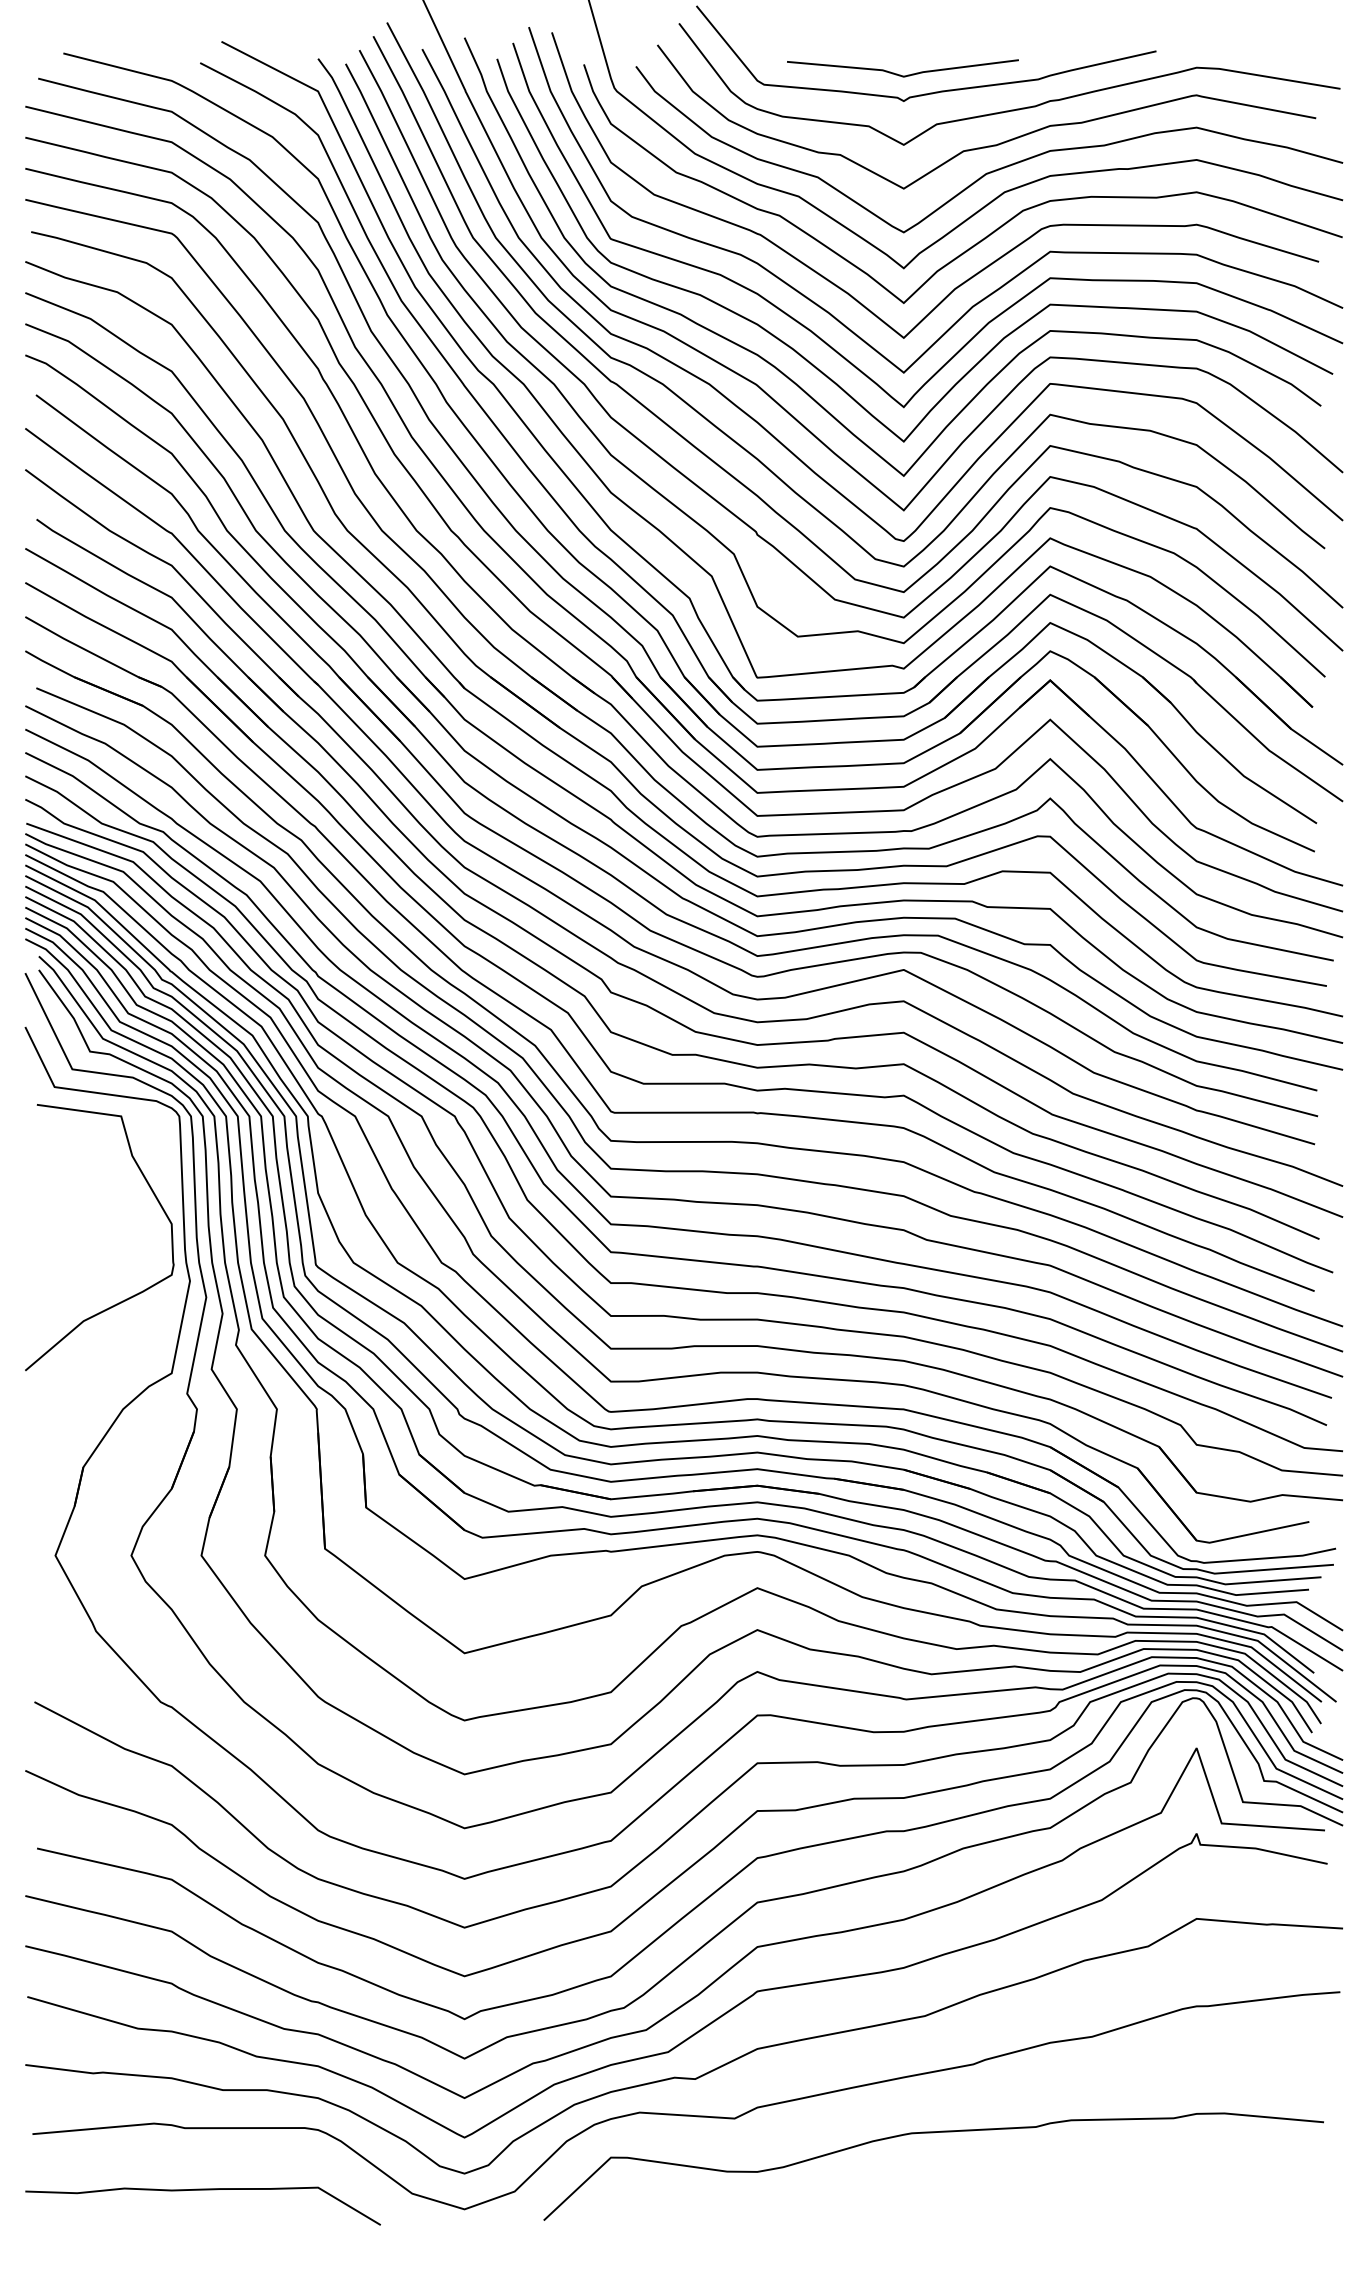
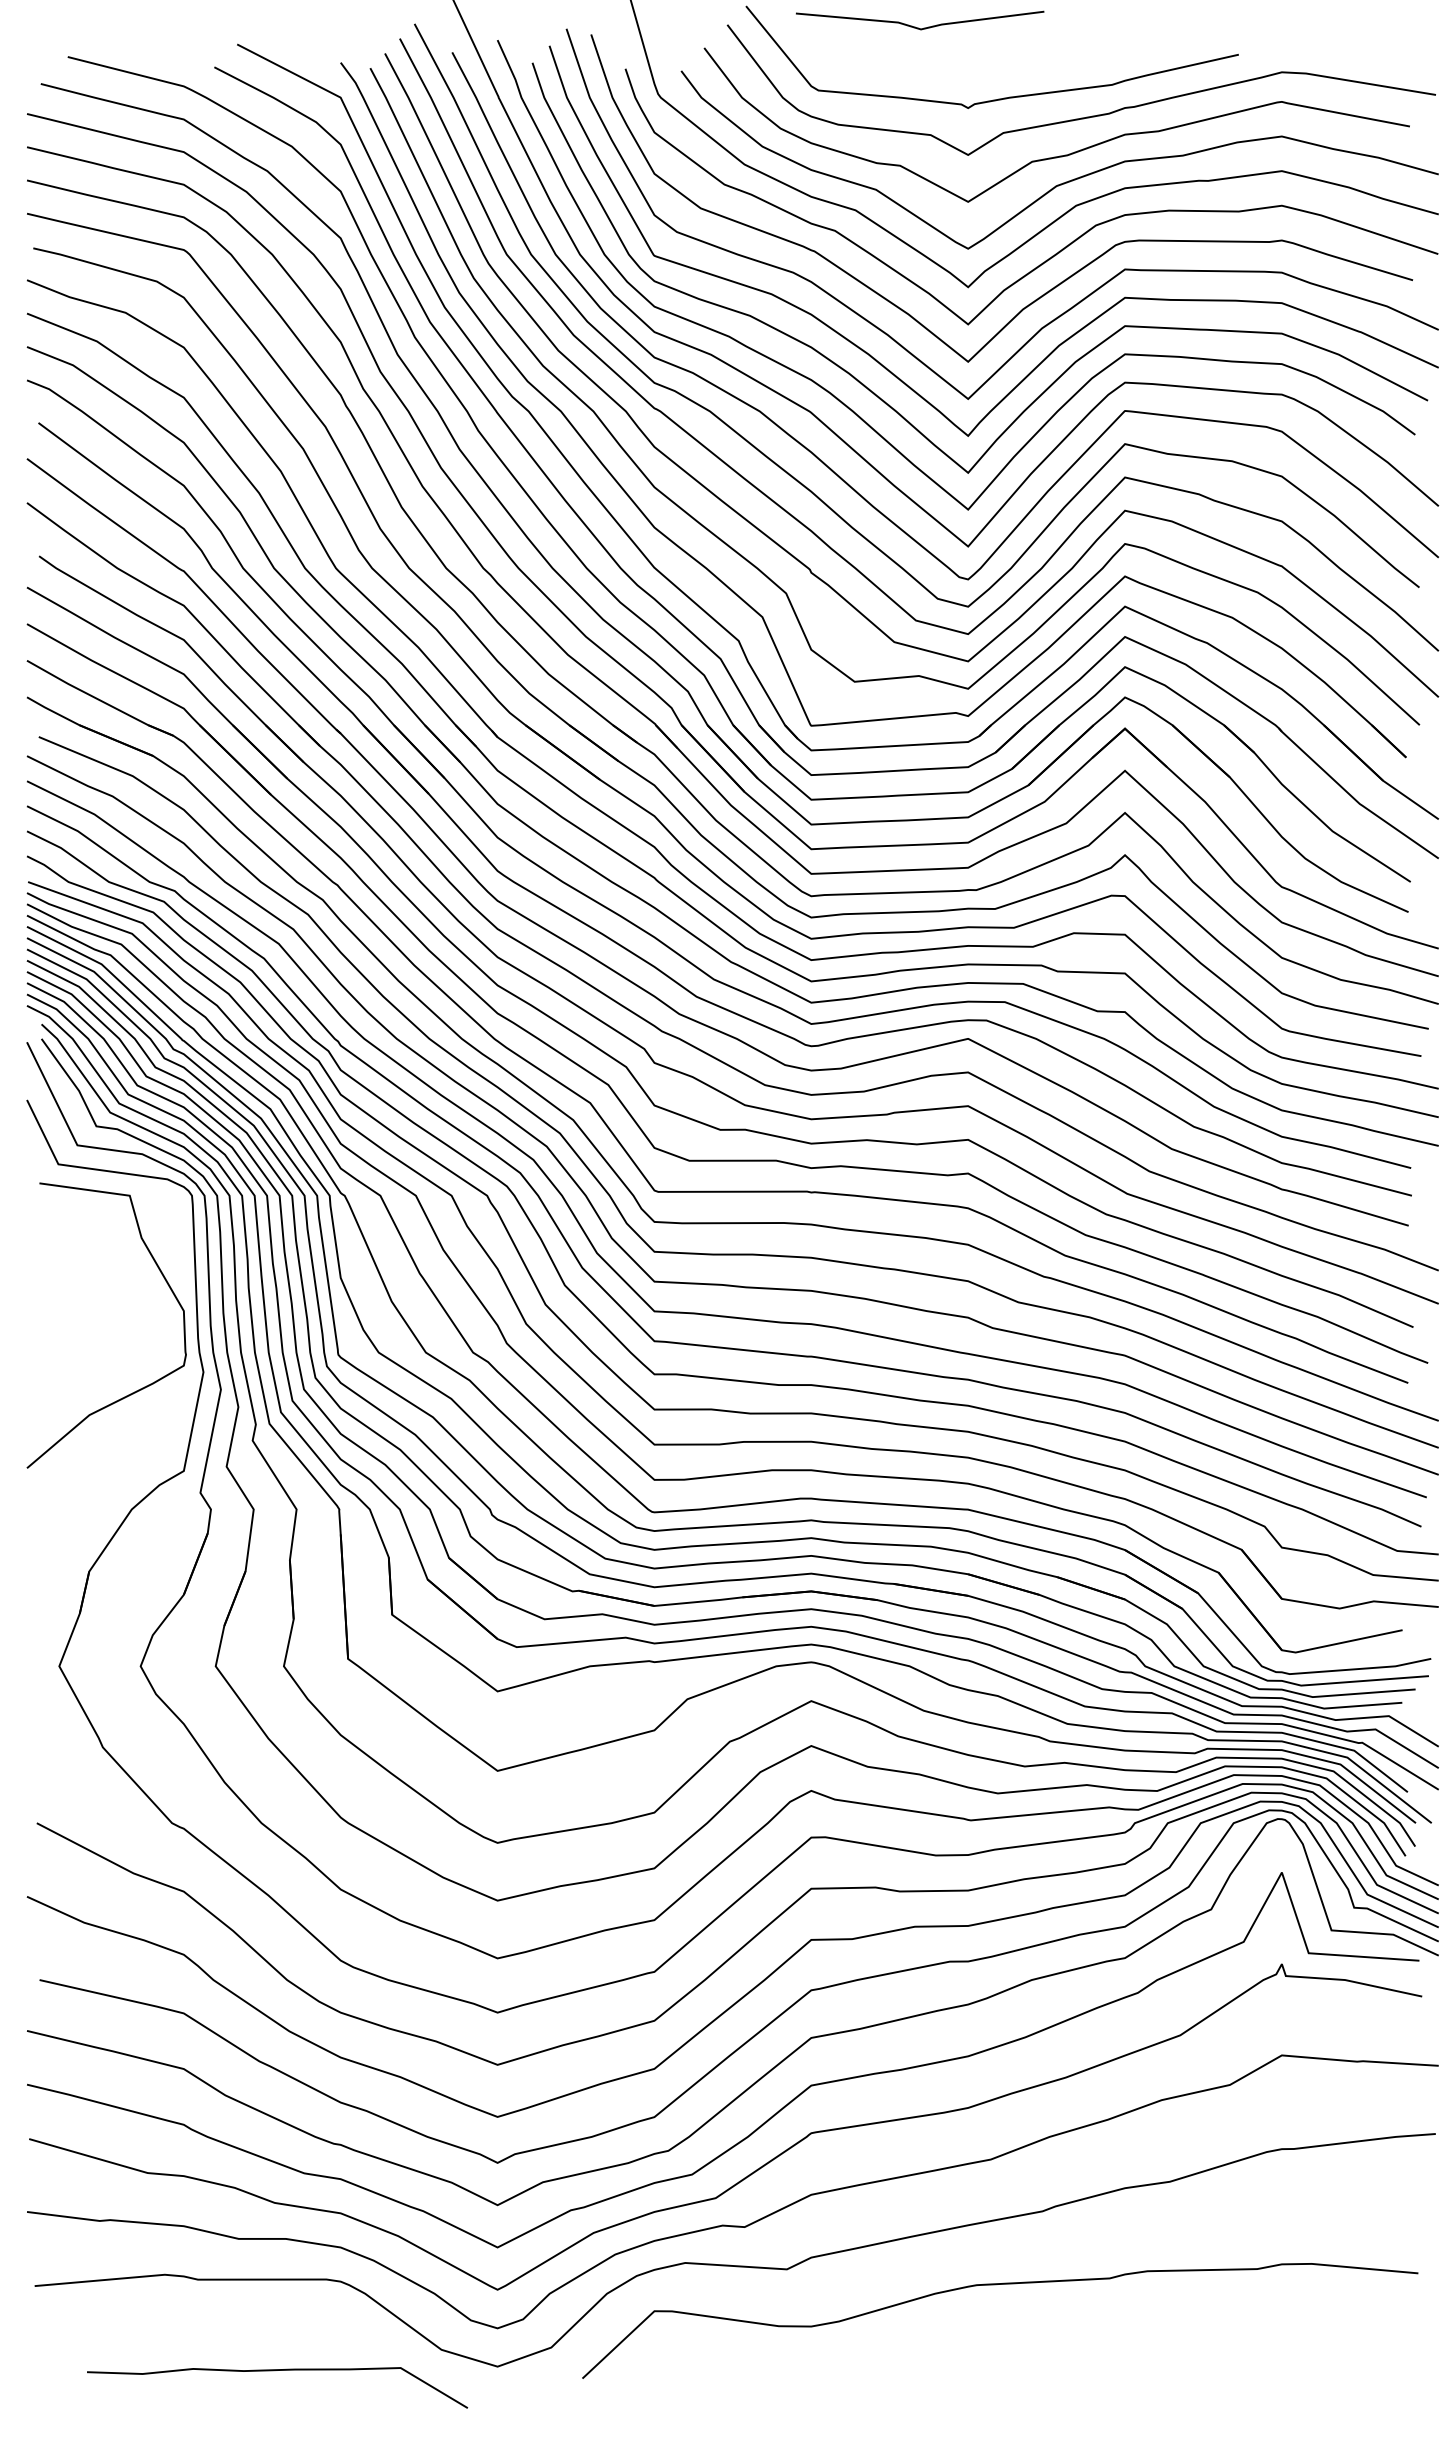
line: (900, 74) -> (917, 27), moved
curve: (202, 2190) -> (276, 2371), moved

